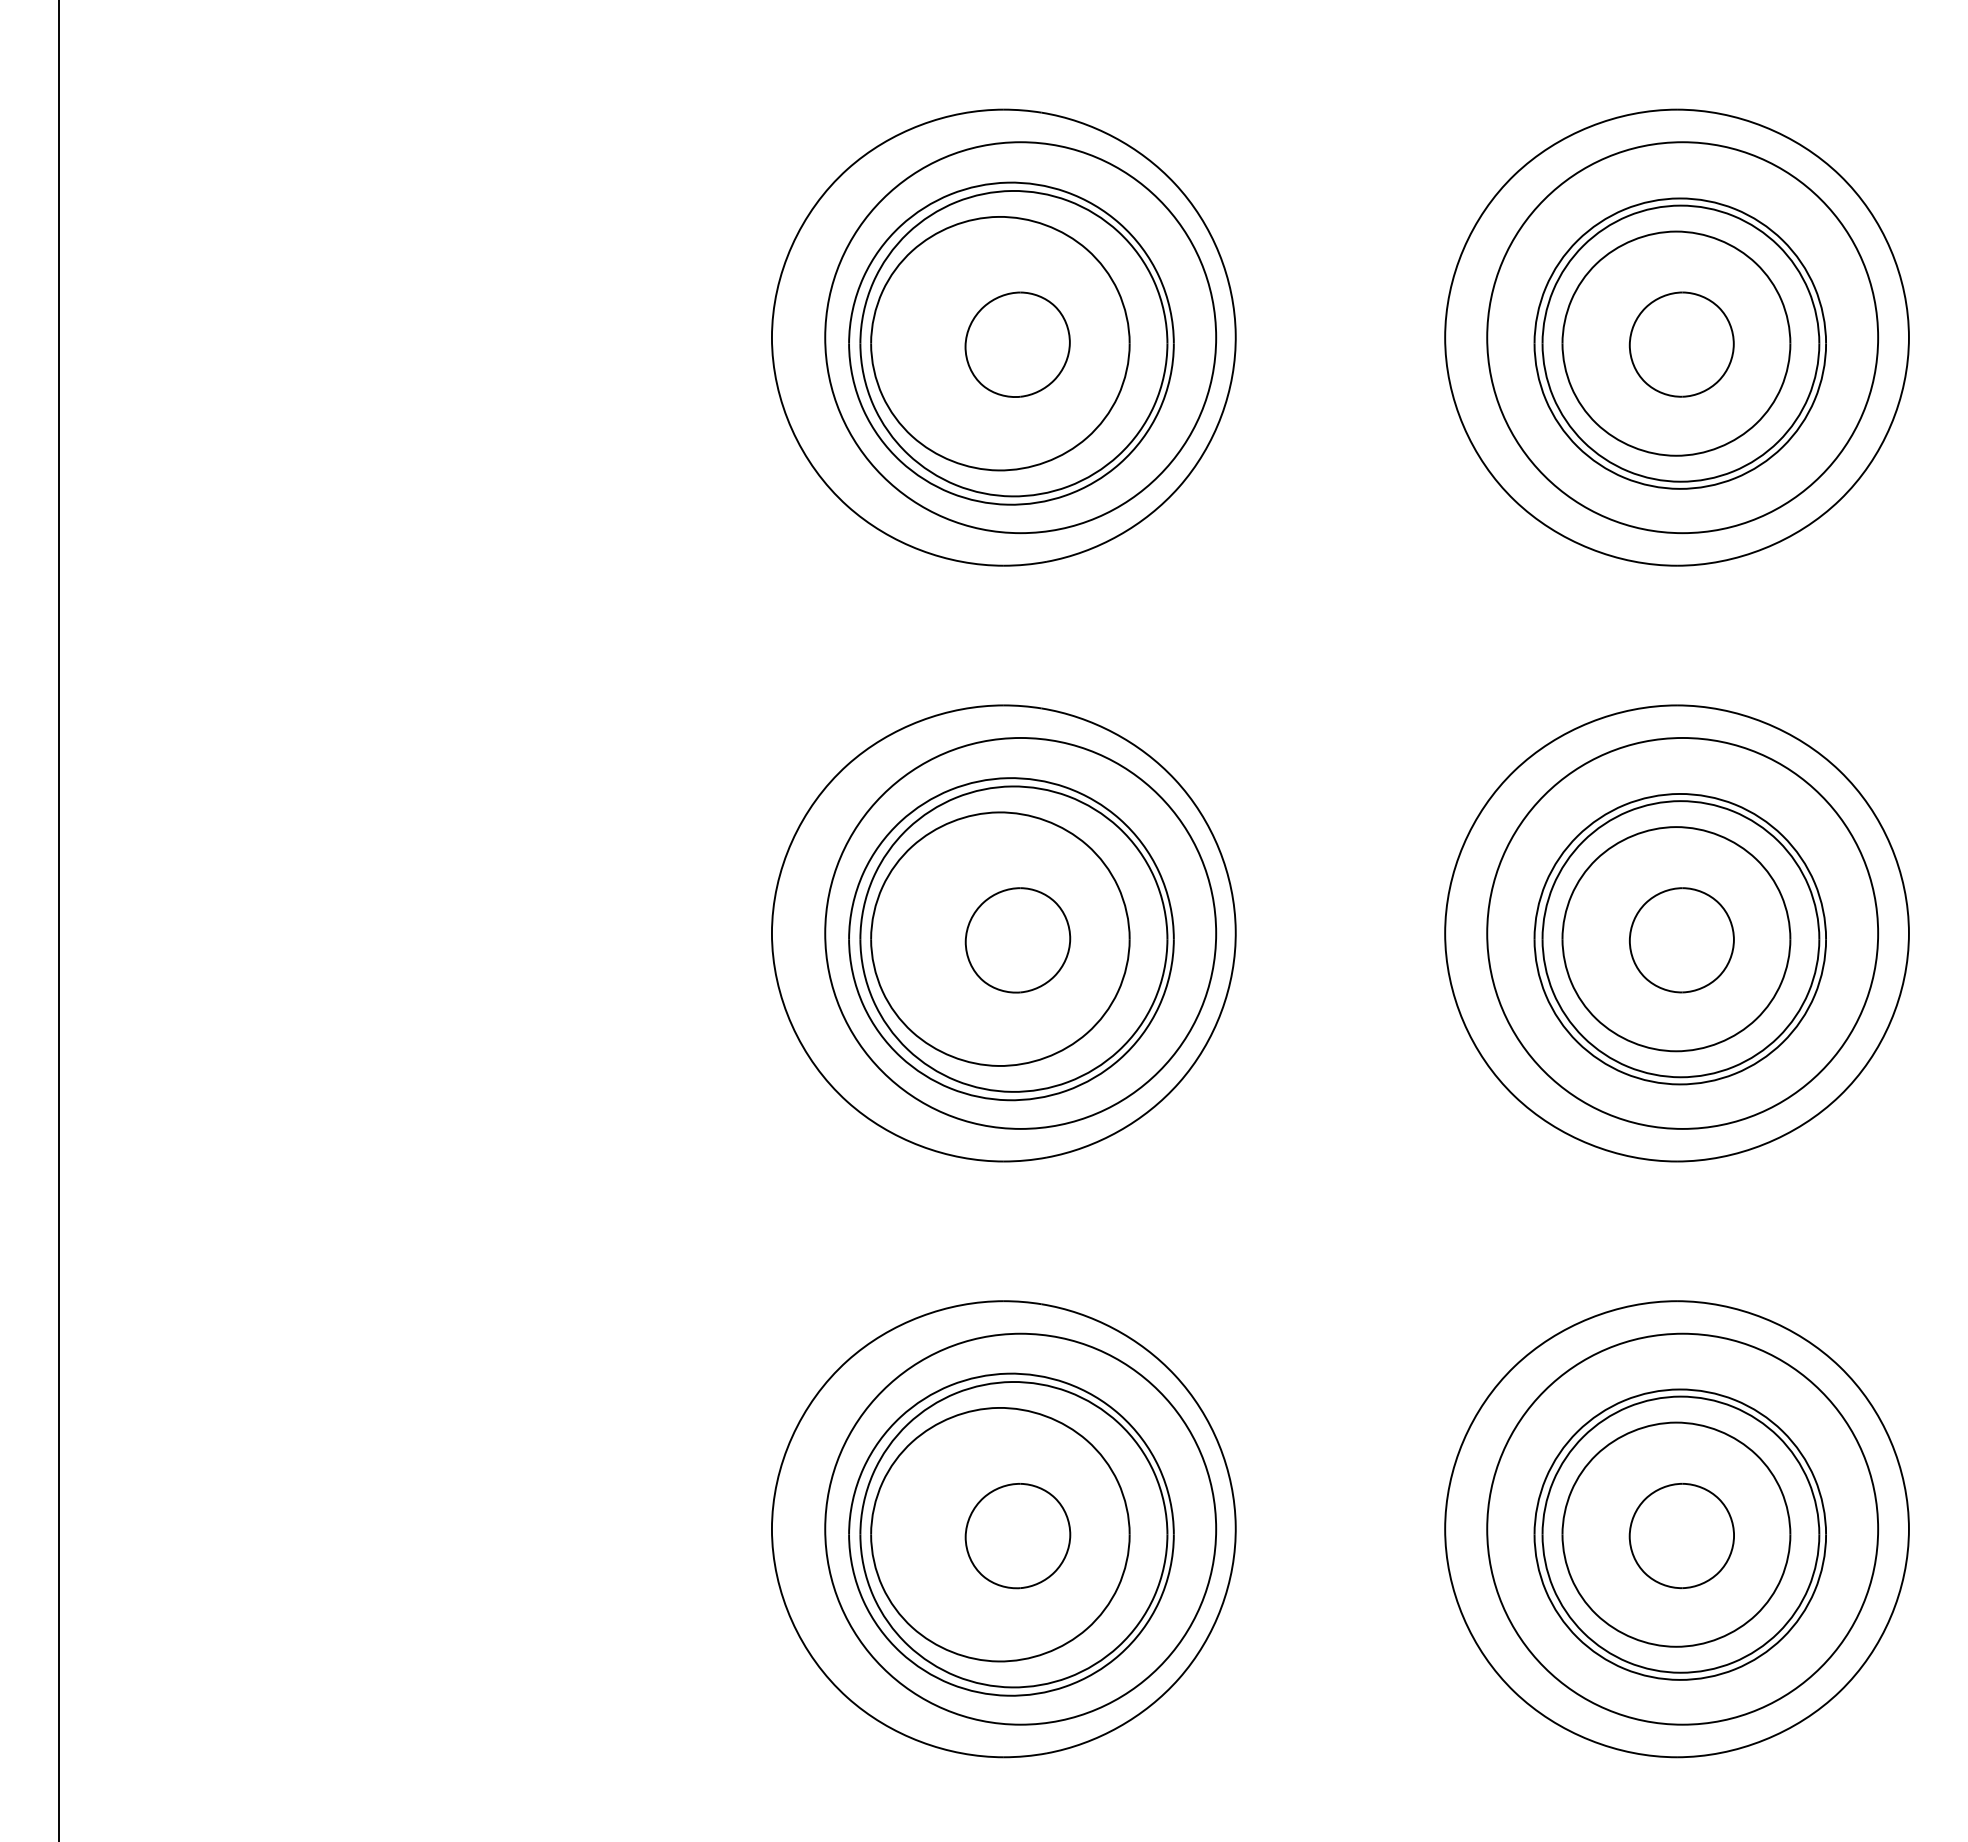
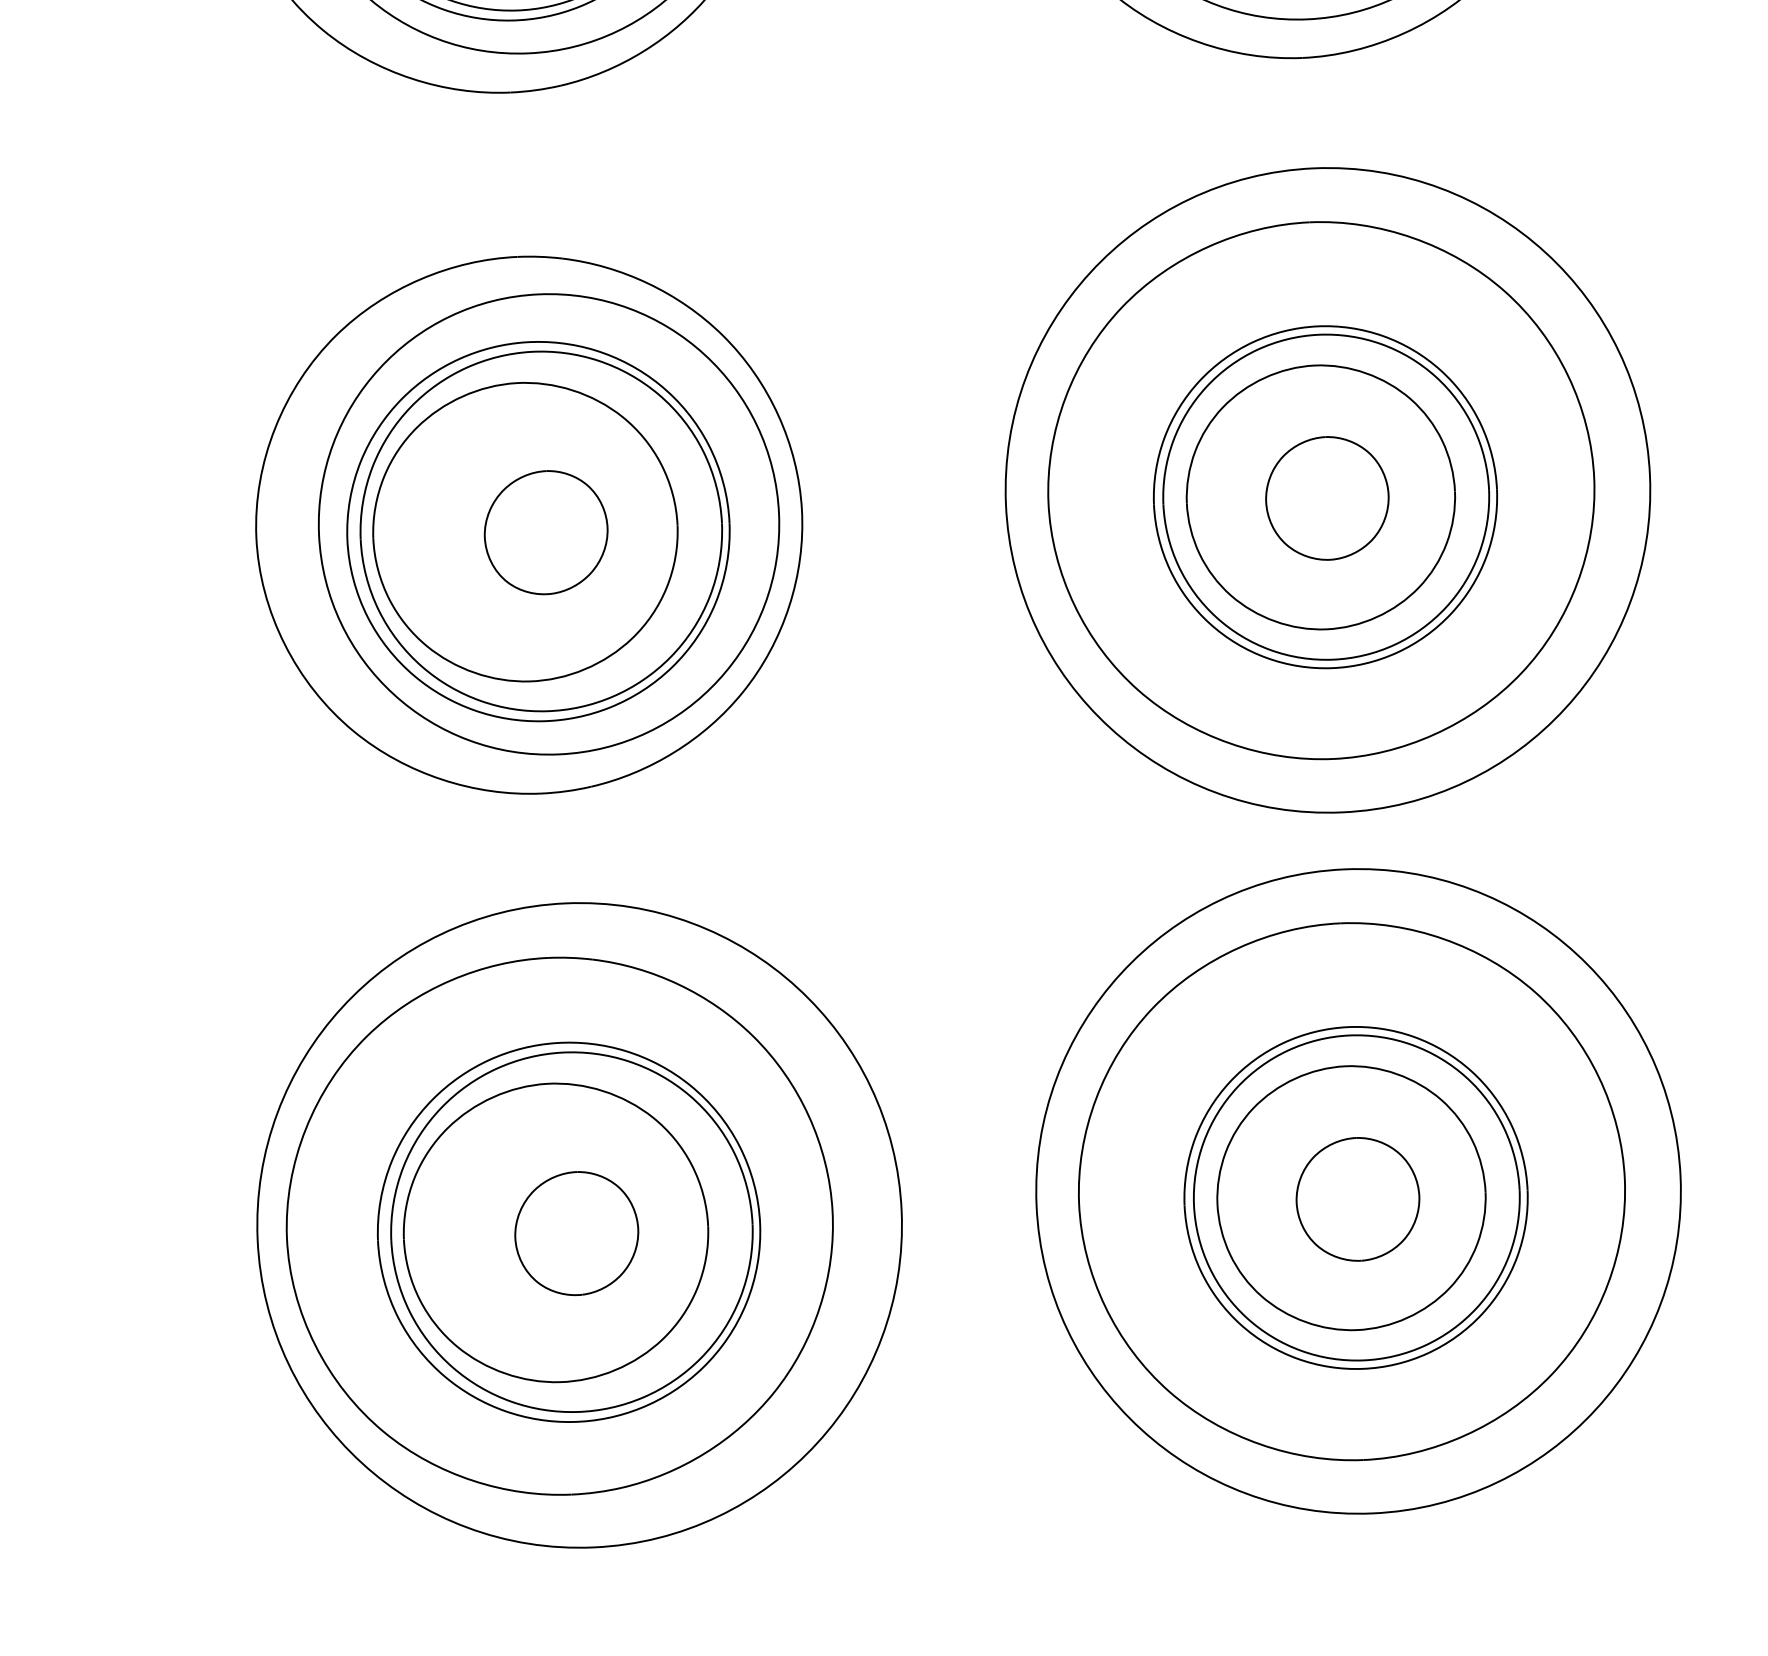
circle: (1682, 932) -> (1327, 489), size x1.4
circle: (1020, 1528) -> (579, 1224), size x1.4
circle: (1682, 1528) -> (1358, 1190), size x1.4

